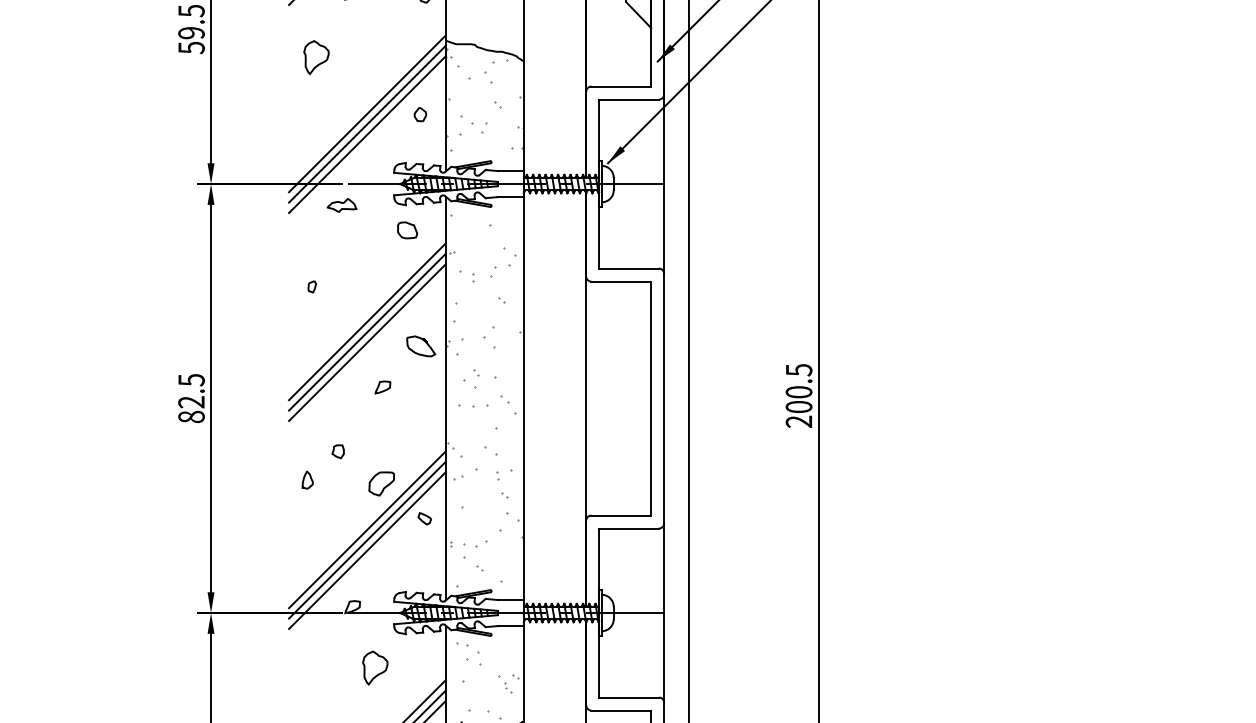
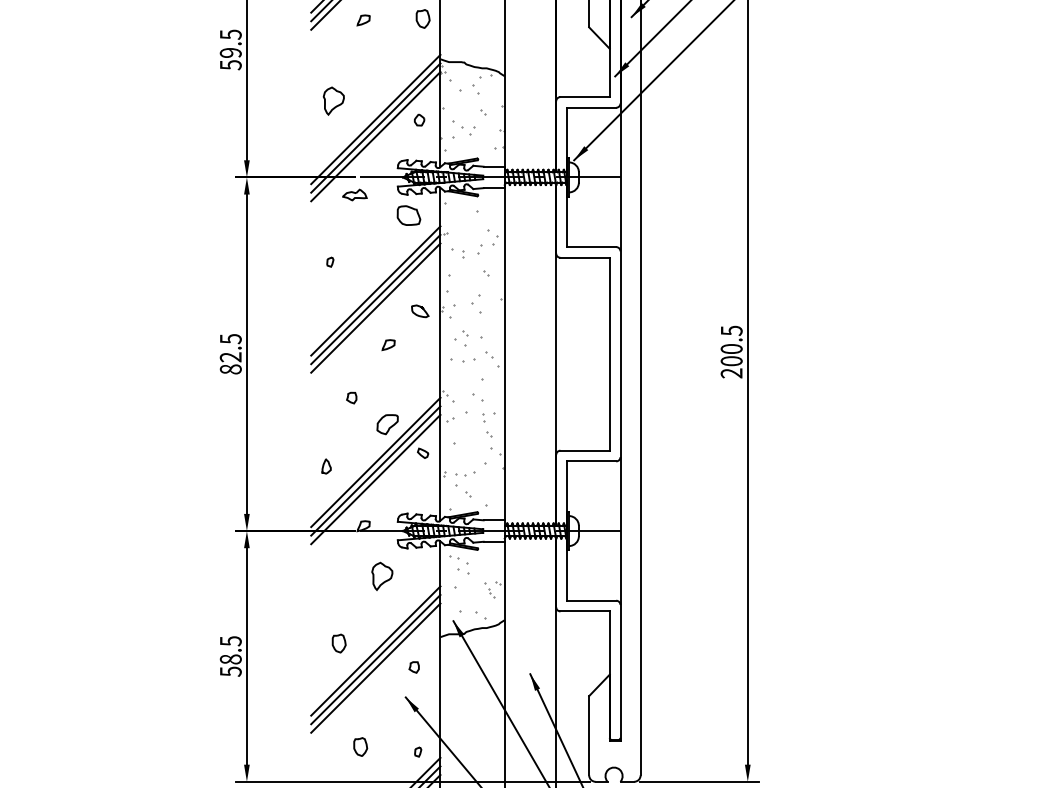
part: (316, 56) -> (333, 100), moved
part: (407, 230) -> (408, 215), size x1.43
part: (421, 346) -> (420, 311), size x0.71
part: (307, 480) -> (326, 466), moved

